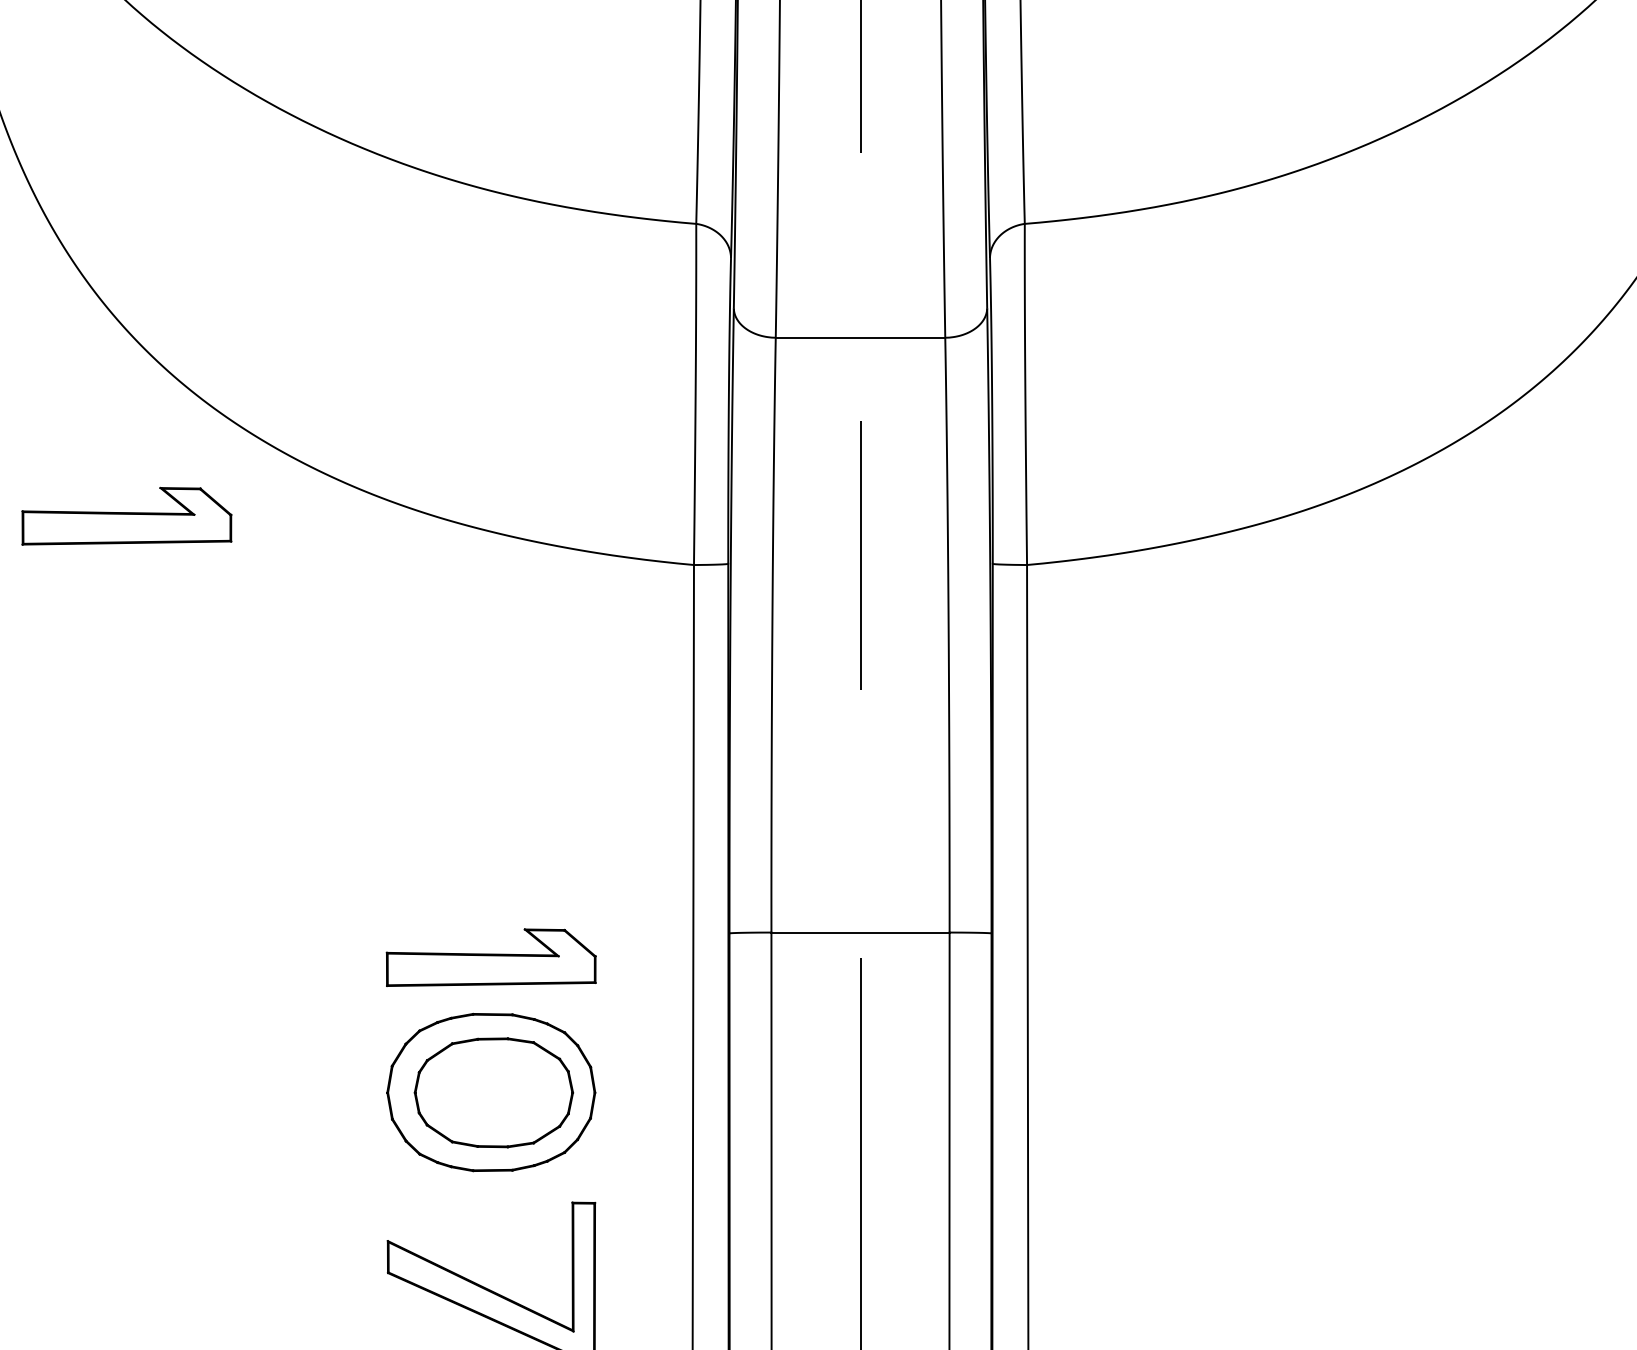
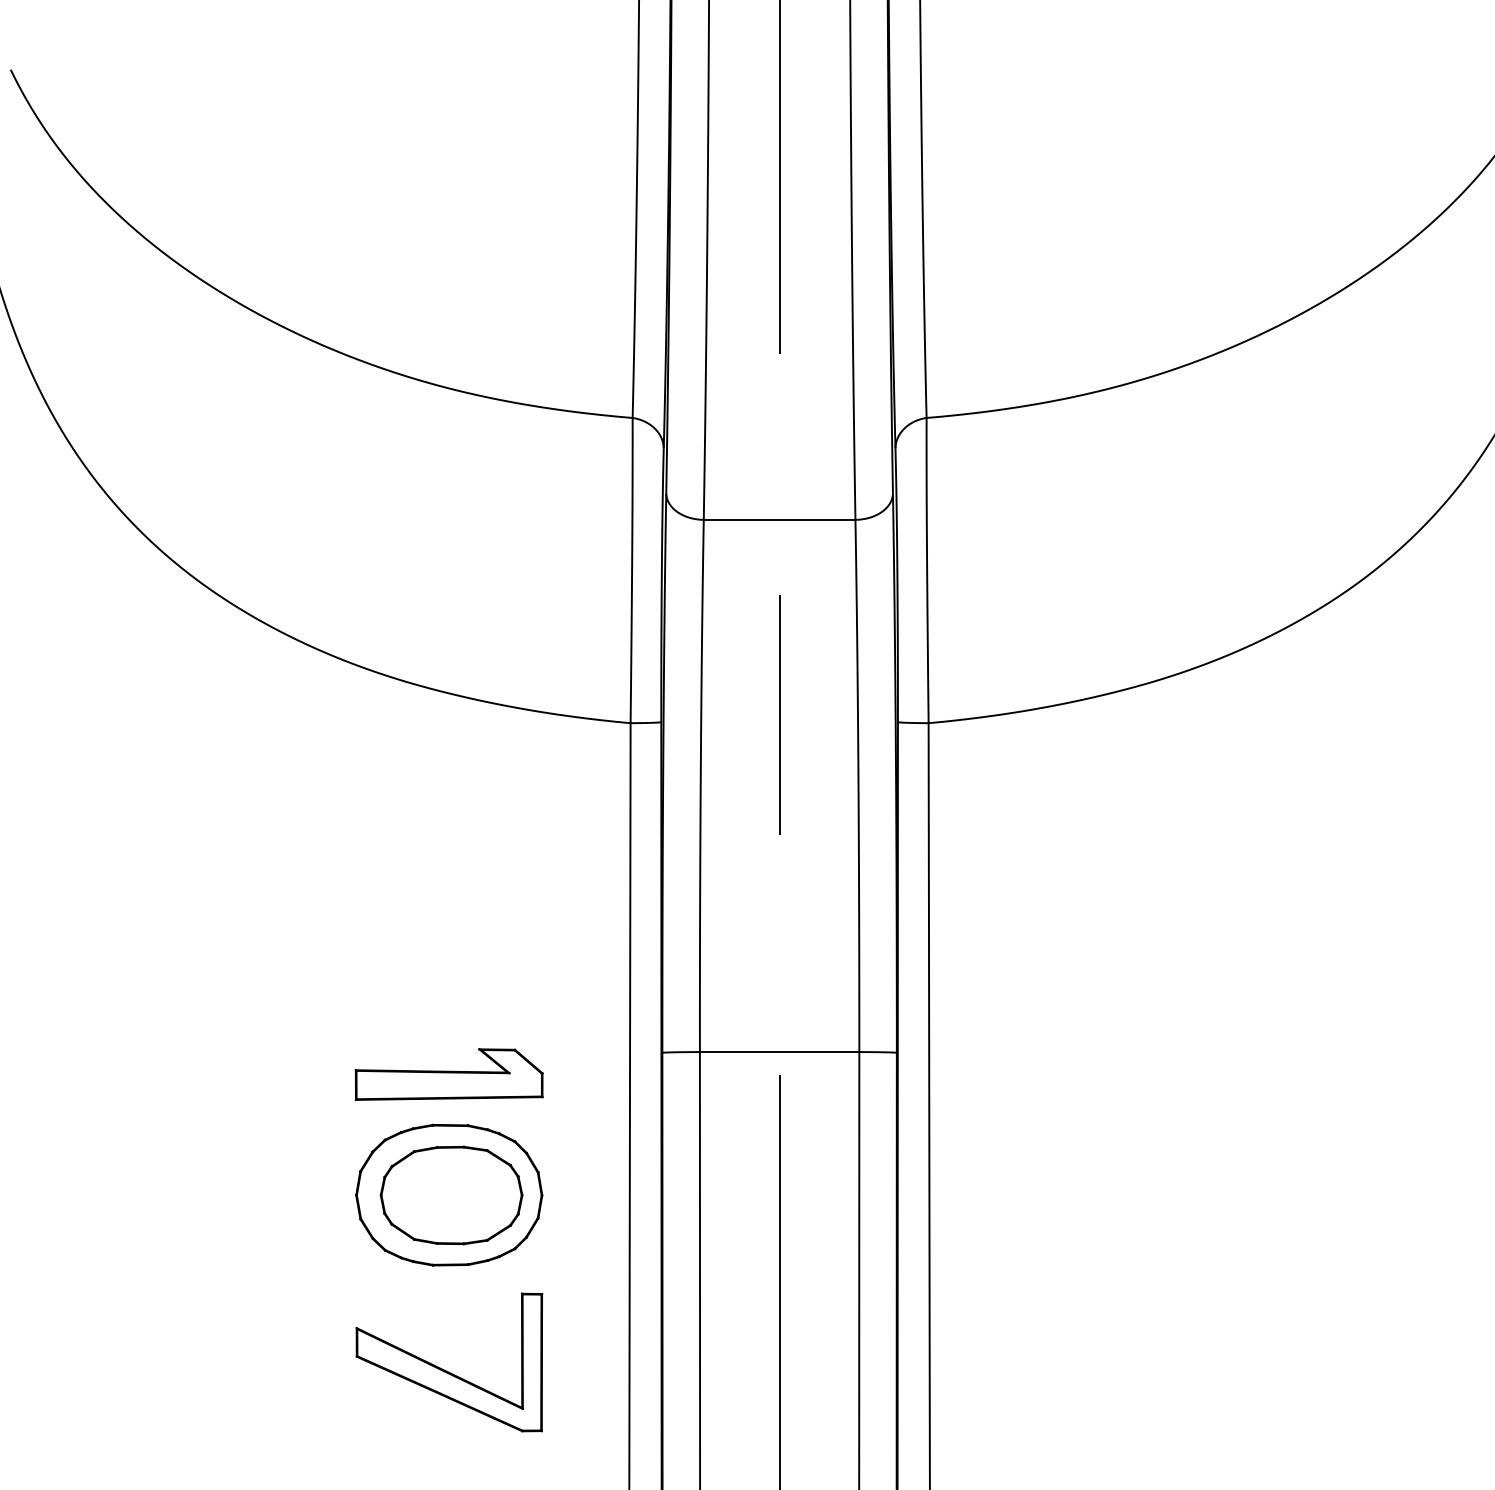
part: (126, 516) -> (122, 679), removed

